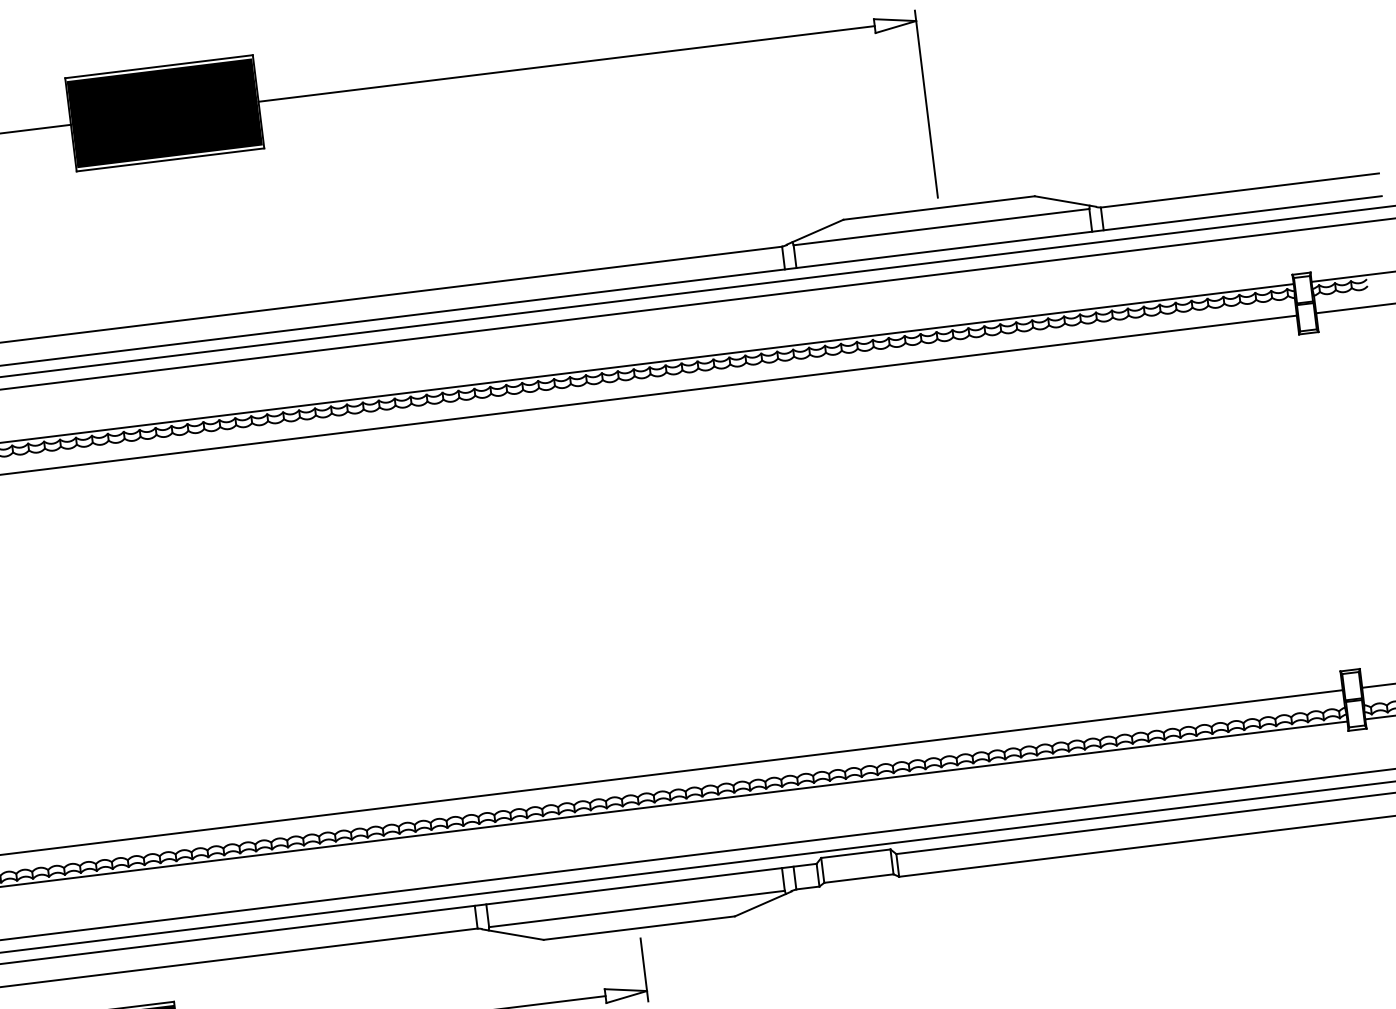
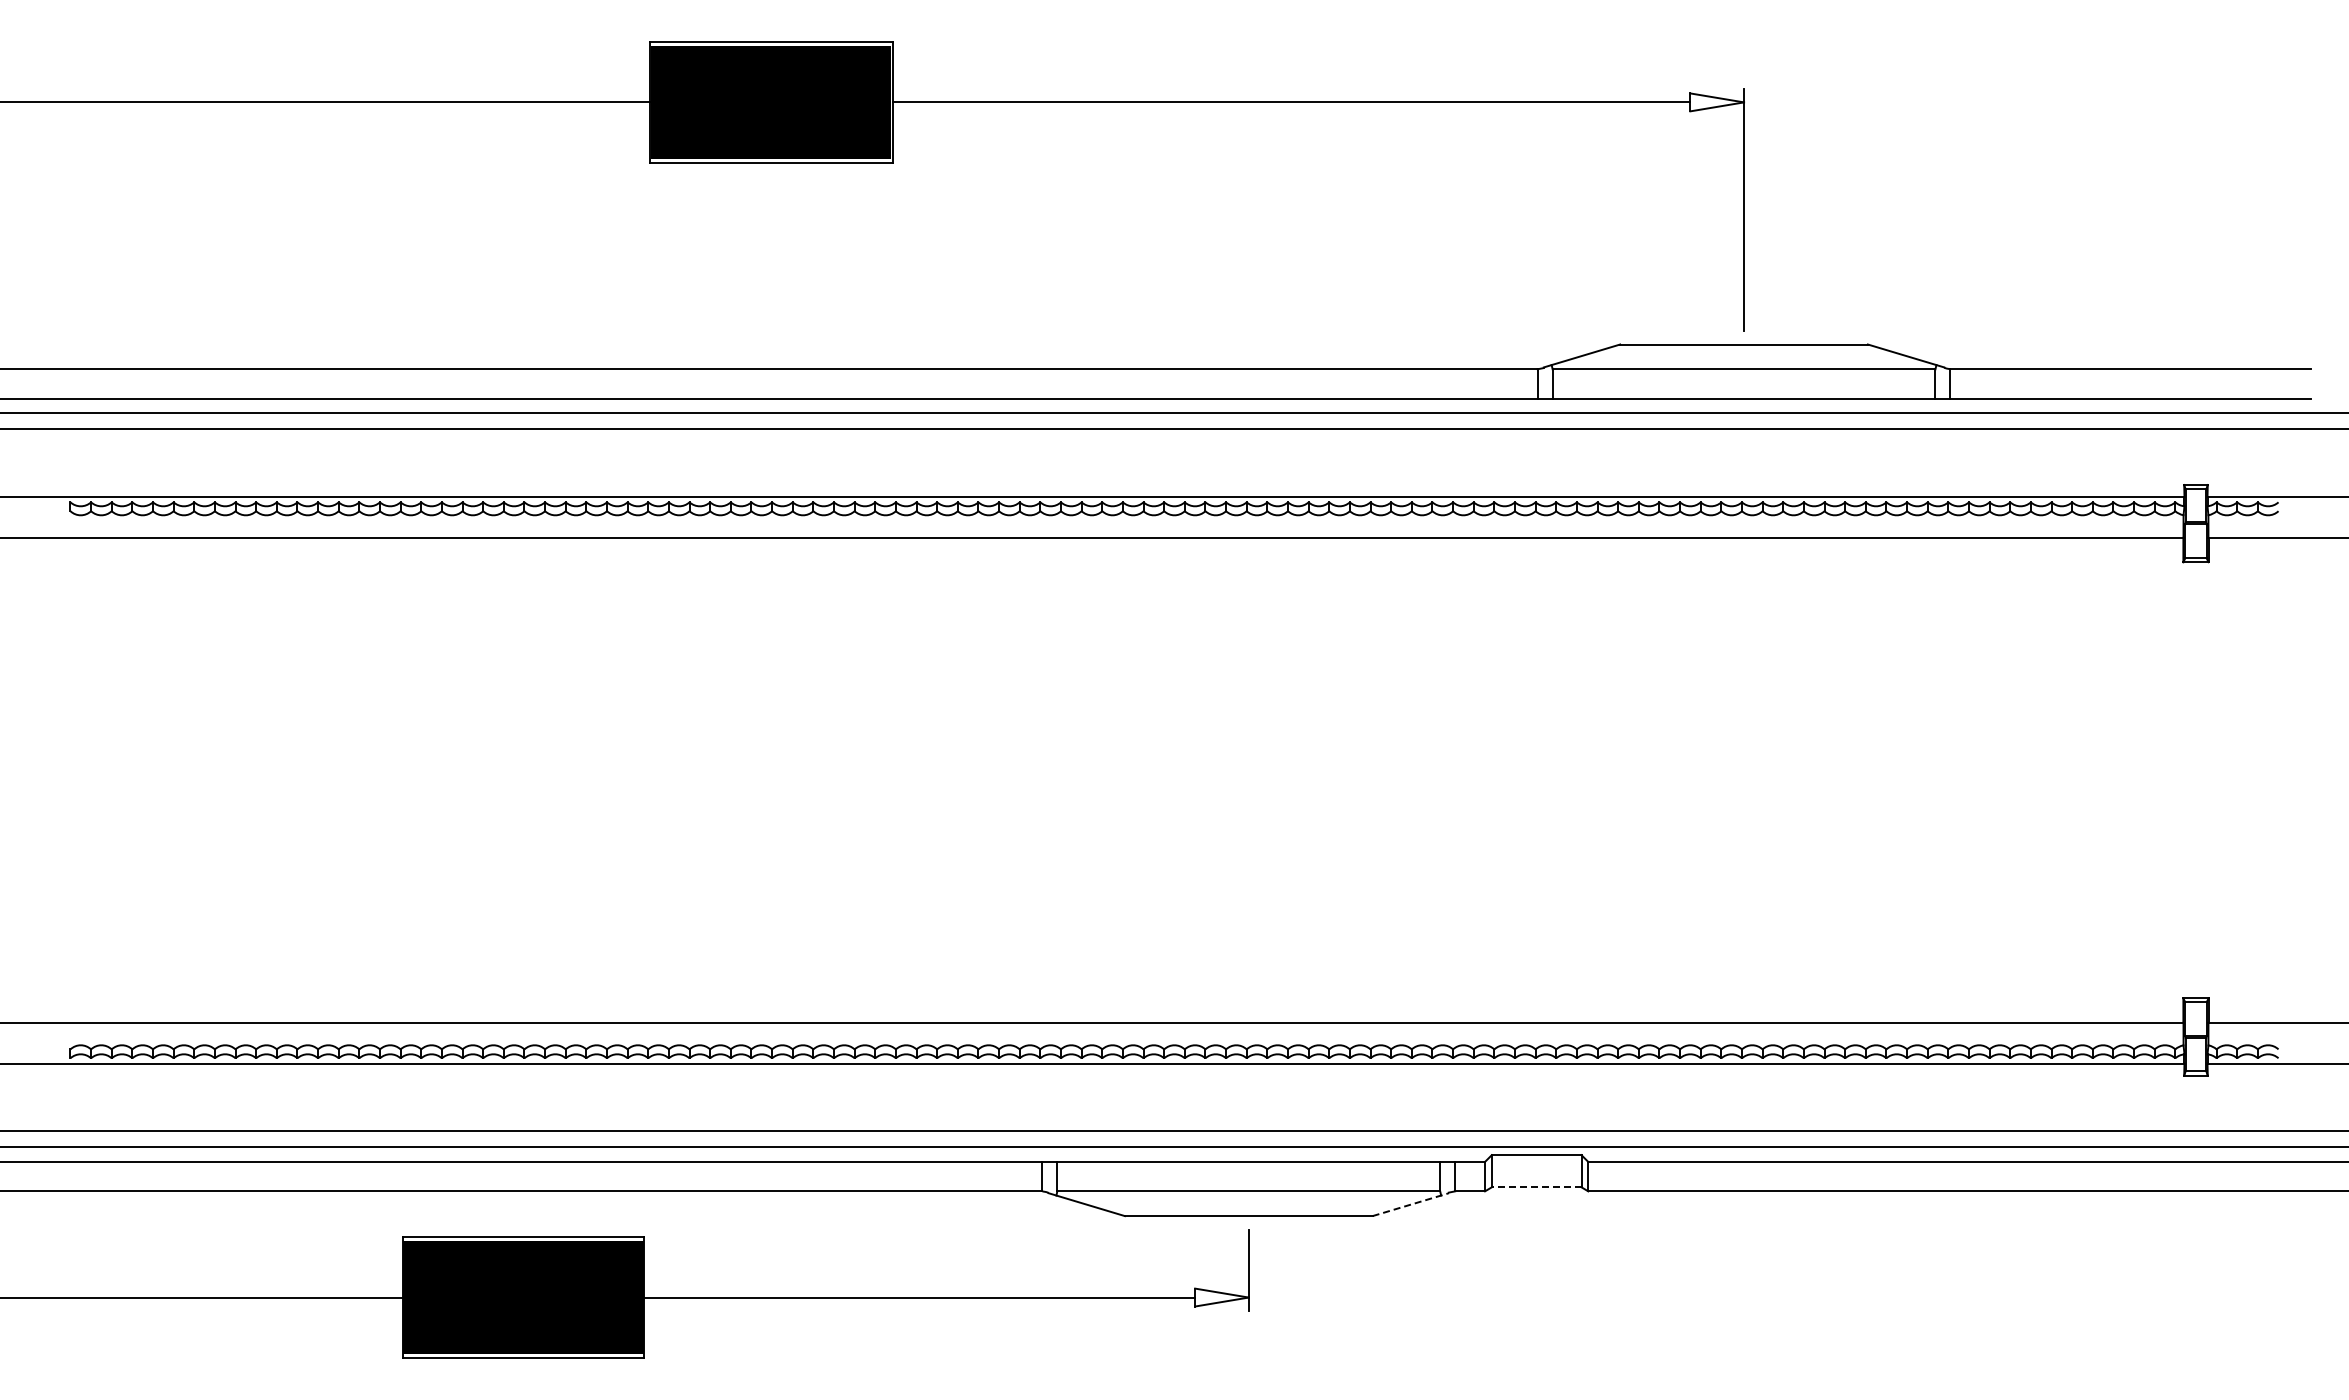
line: (858, 878) -> (1536, 1187), solid -> dashed
line: (763, 903) -> (1410, 1204), solid -> dashed

